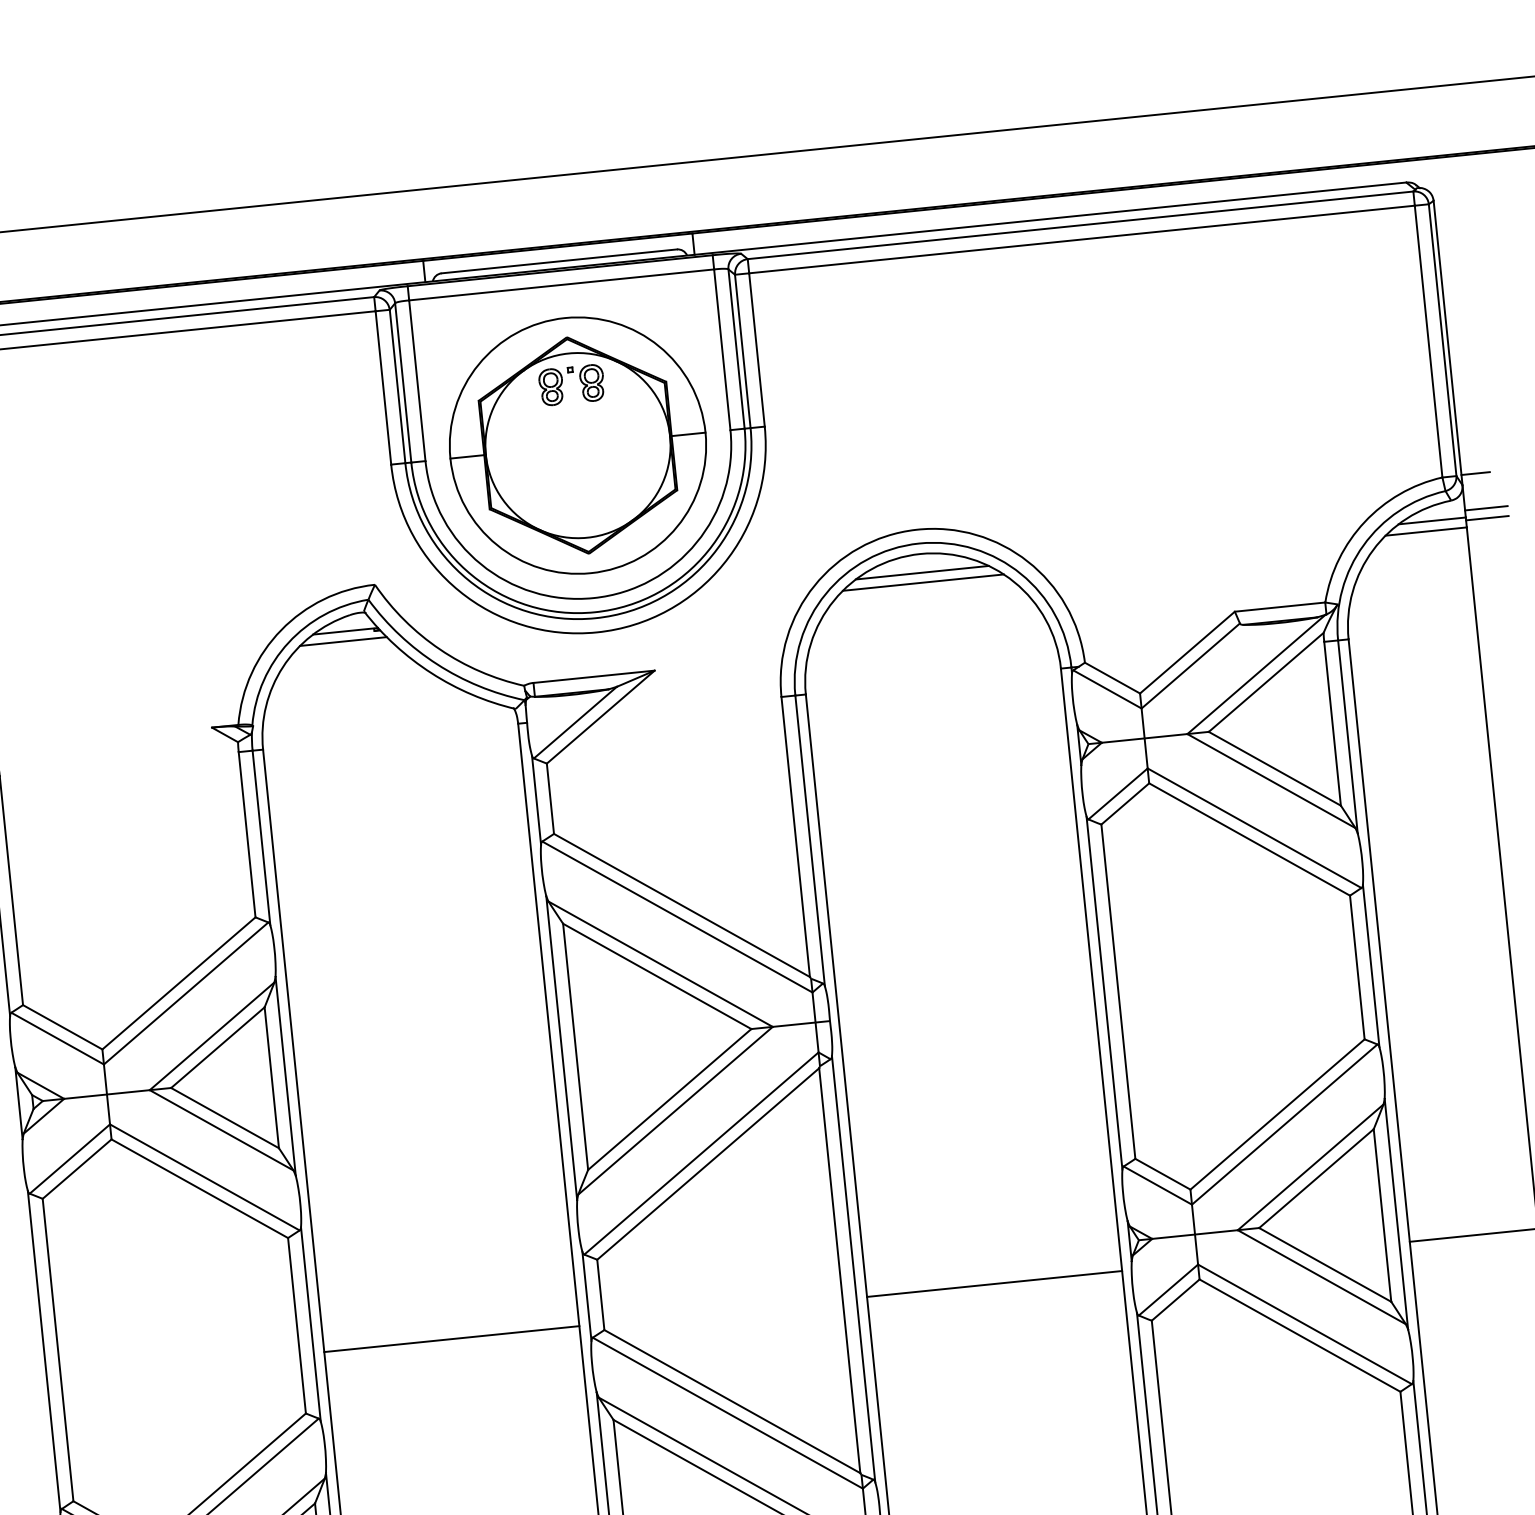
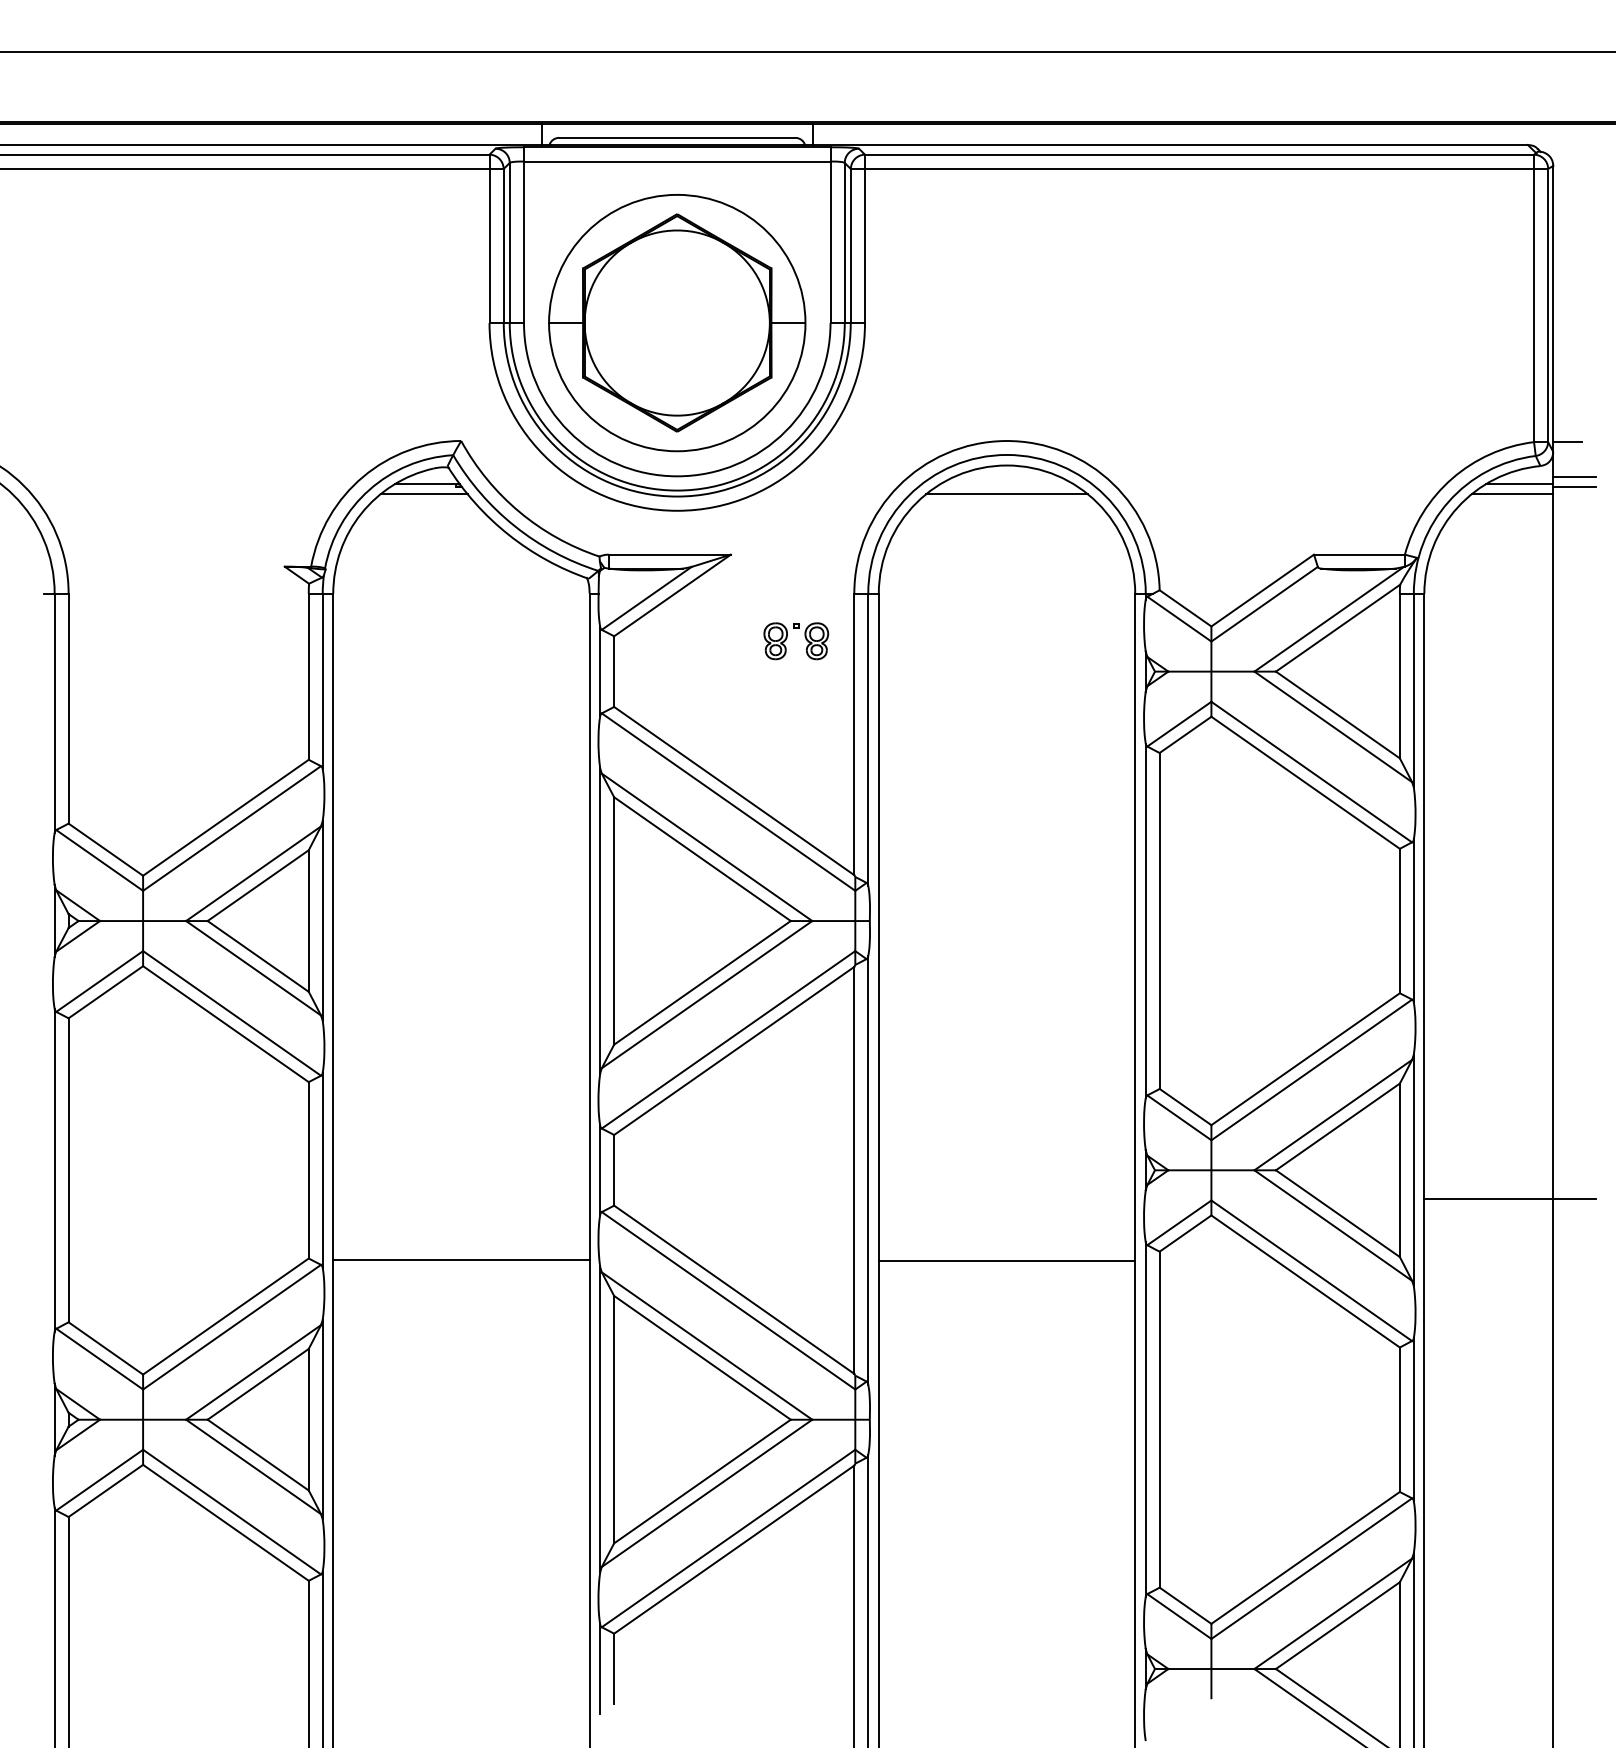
part: (580, 382) -> (805, 639), moved
line: (921, 572) -> (1006, 484), removed
line: (994, 1284) -> (1006, 1261), moved
line: (451, 1339) -> (461, 1260), moved

